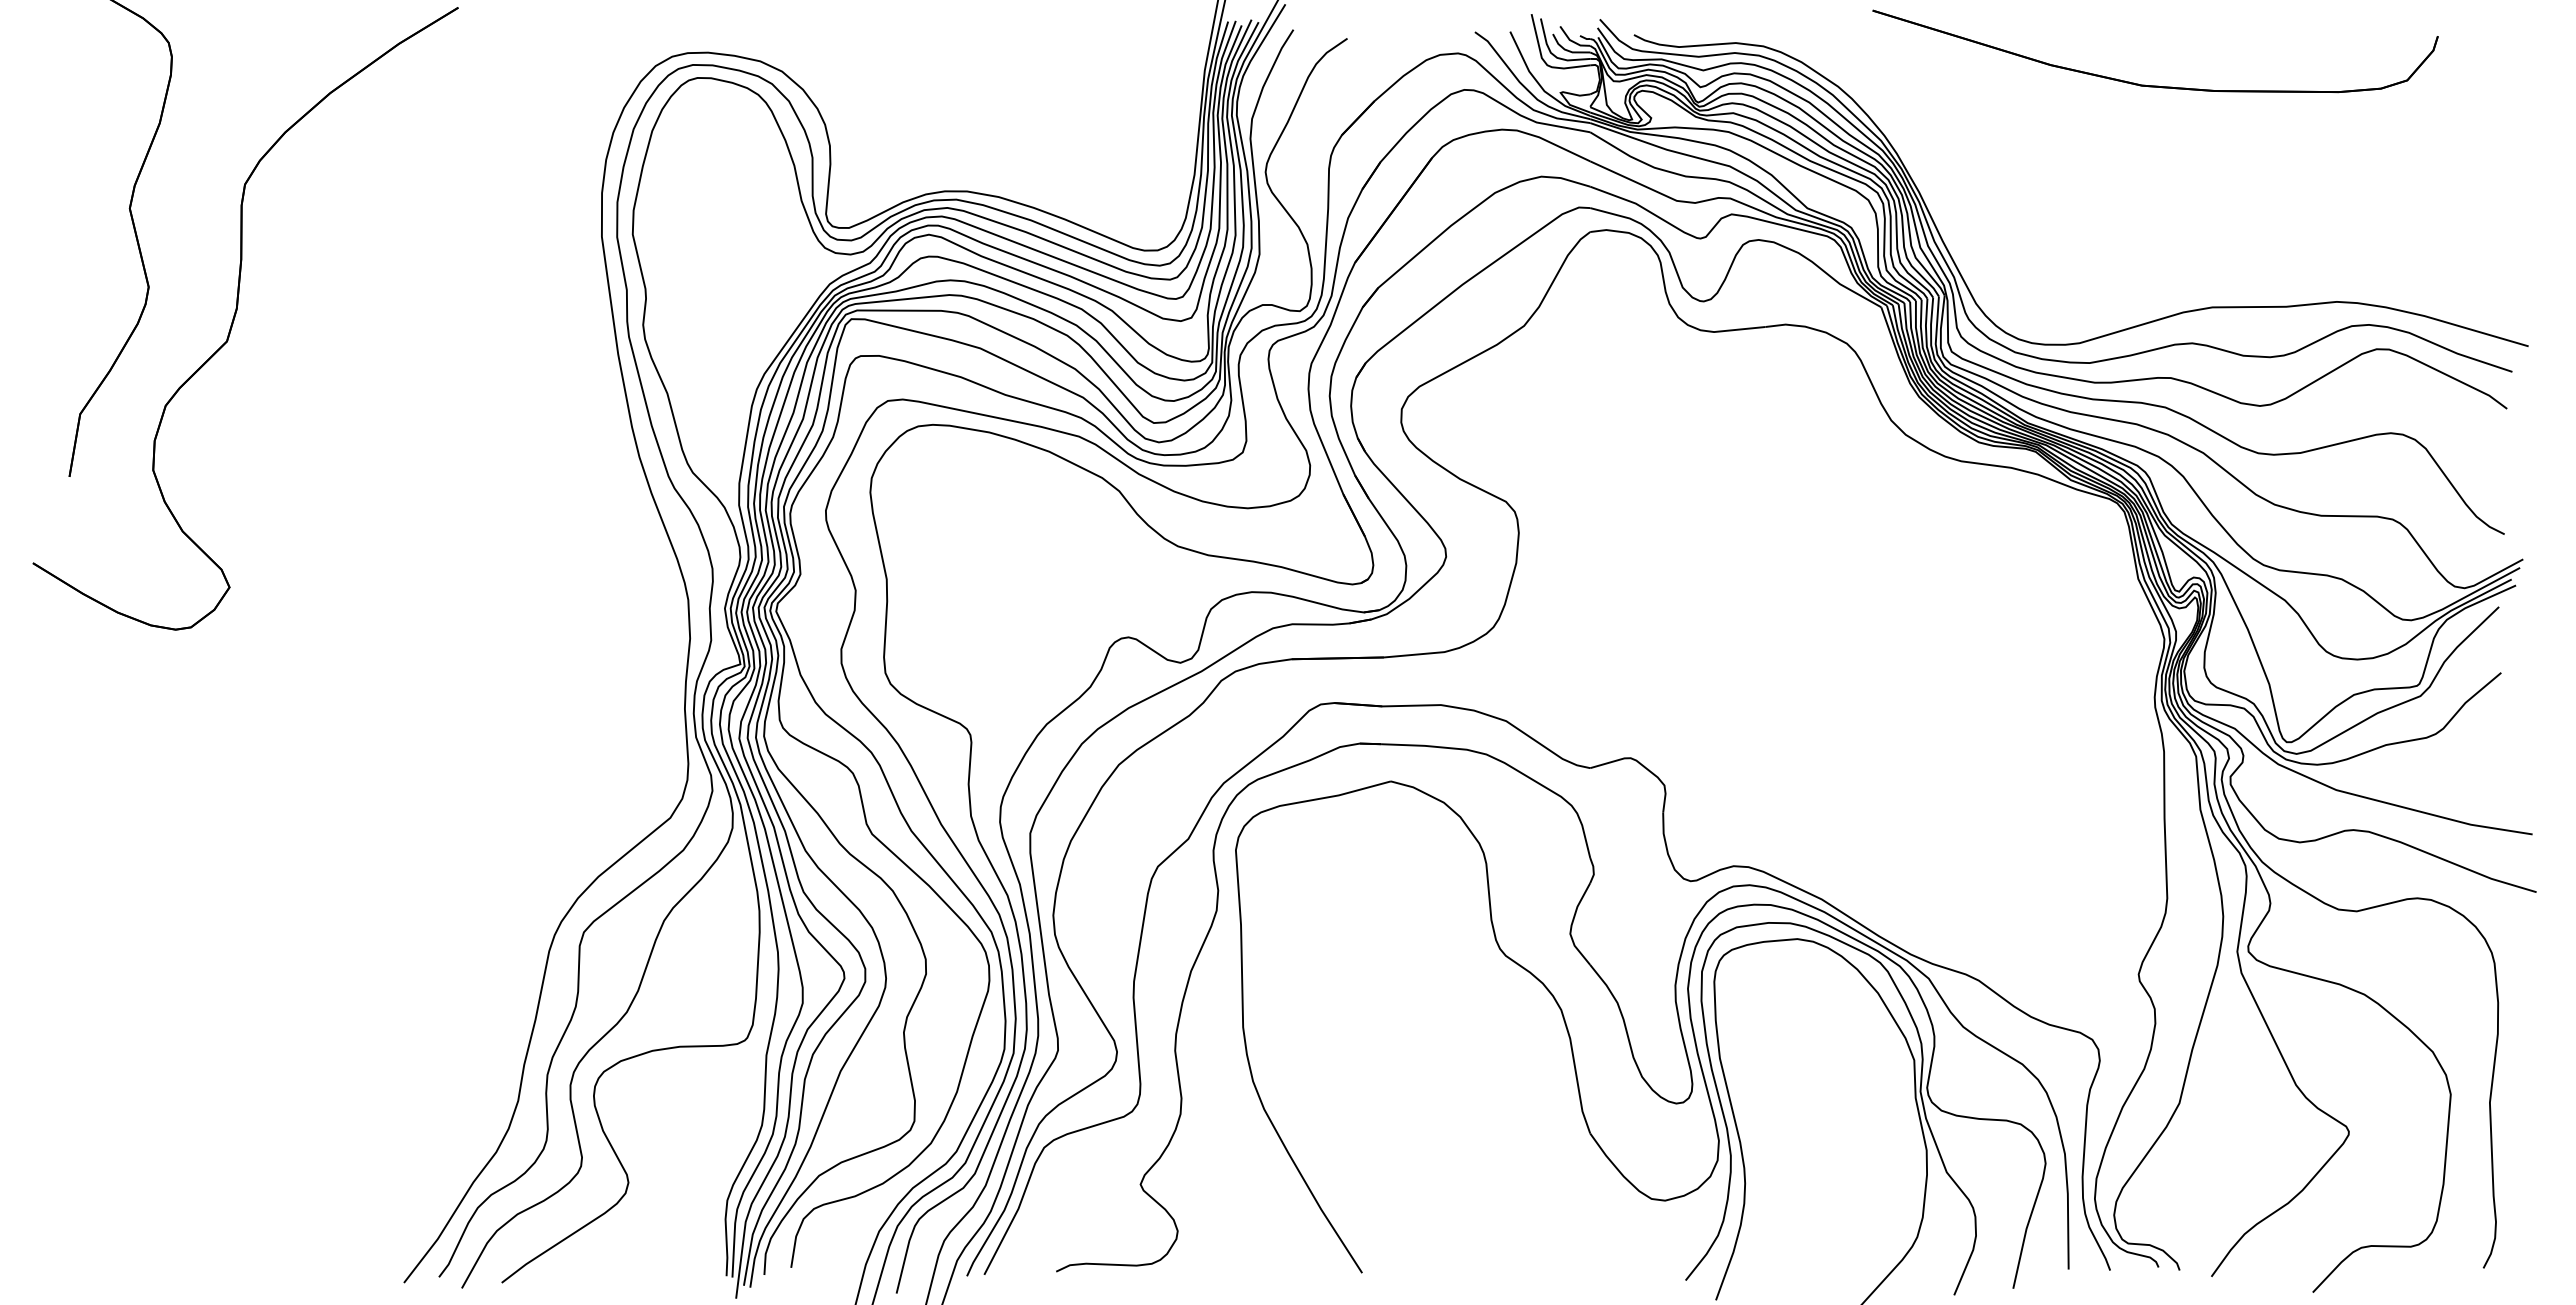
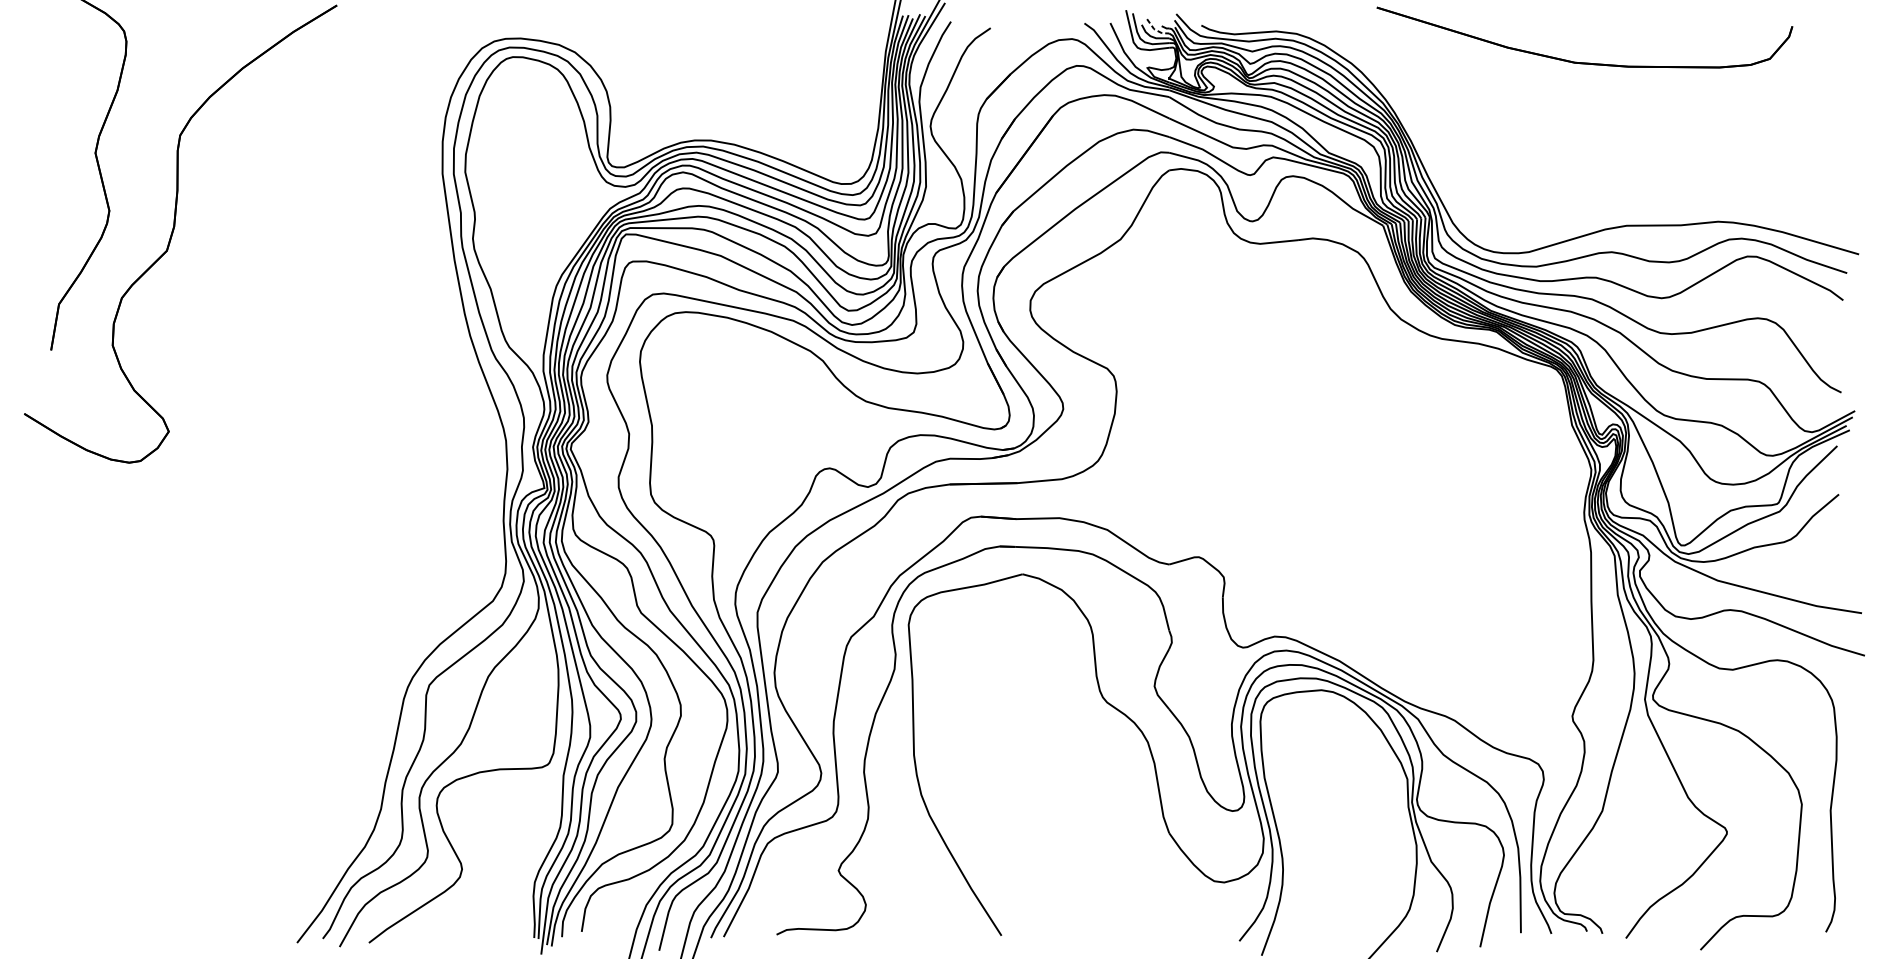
line: (1572, 41) -> (1156, 30), solid -> dashed

